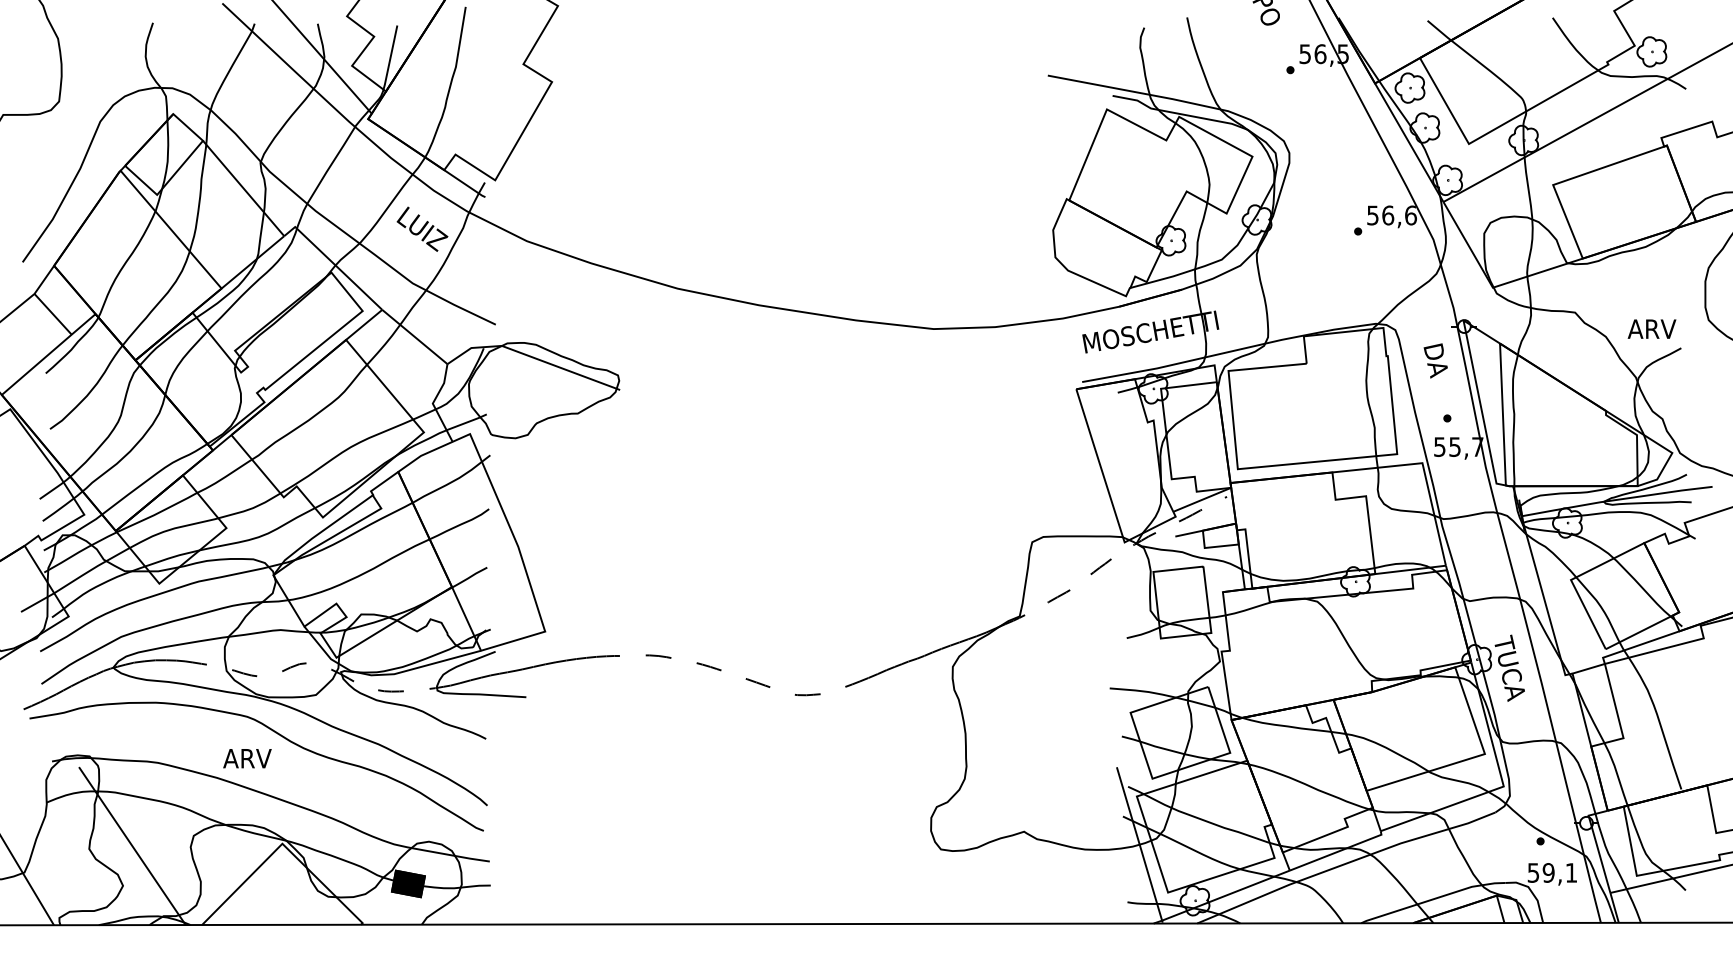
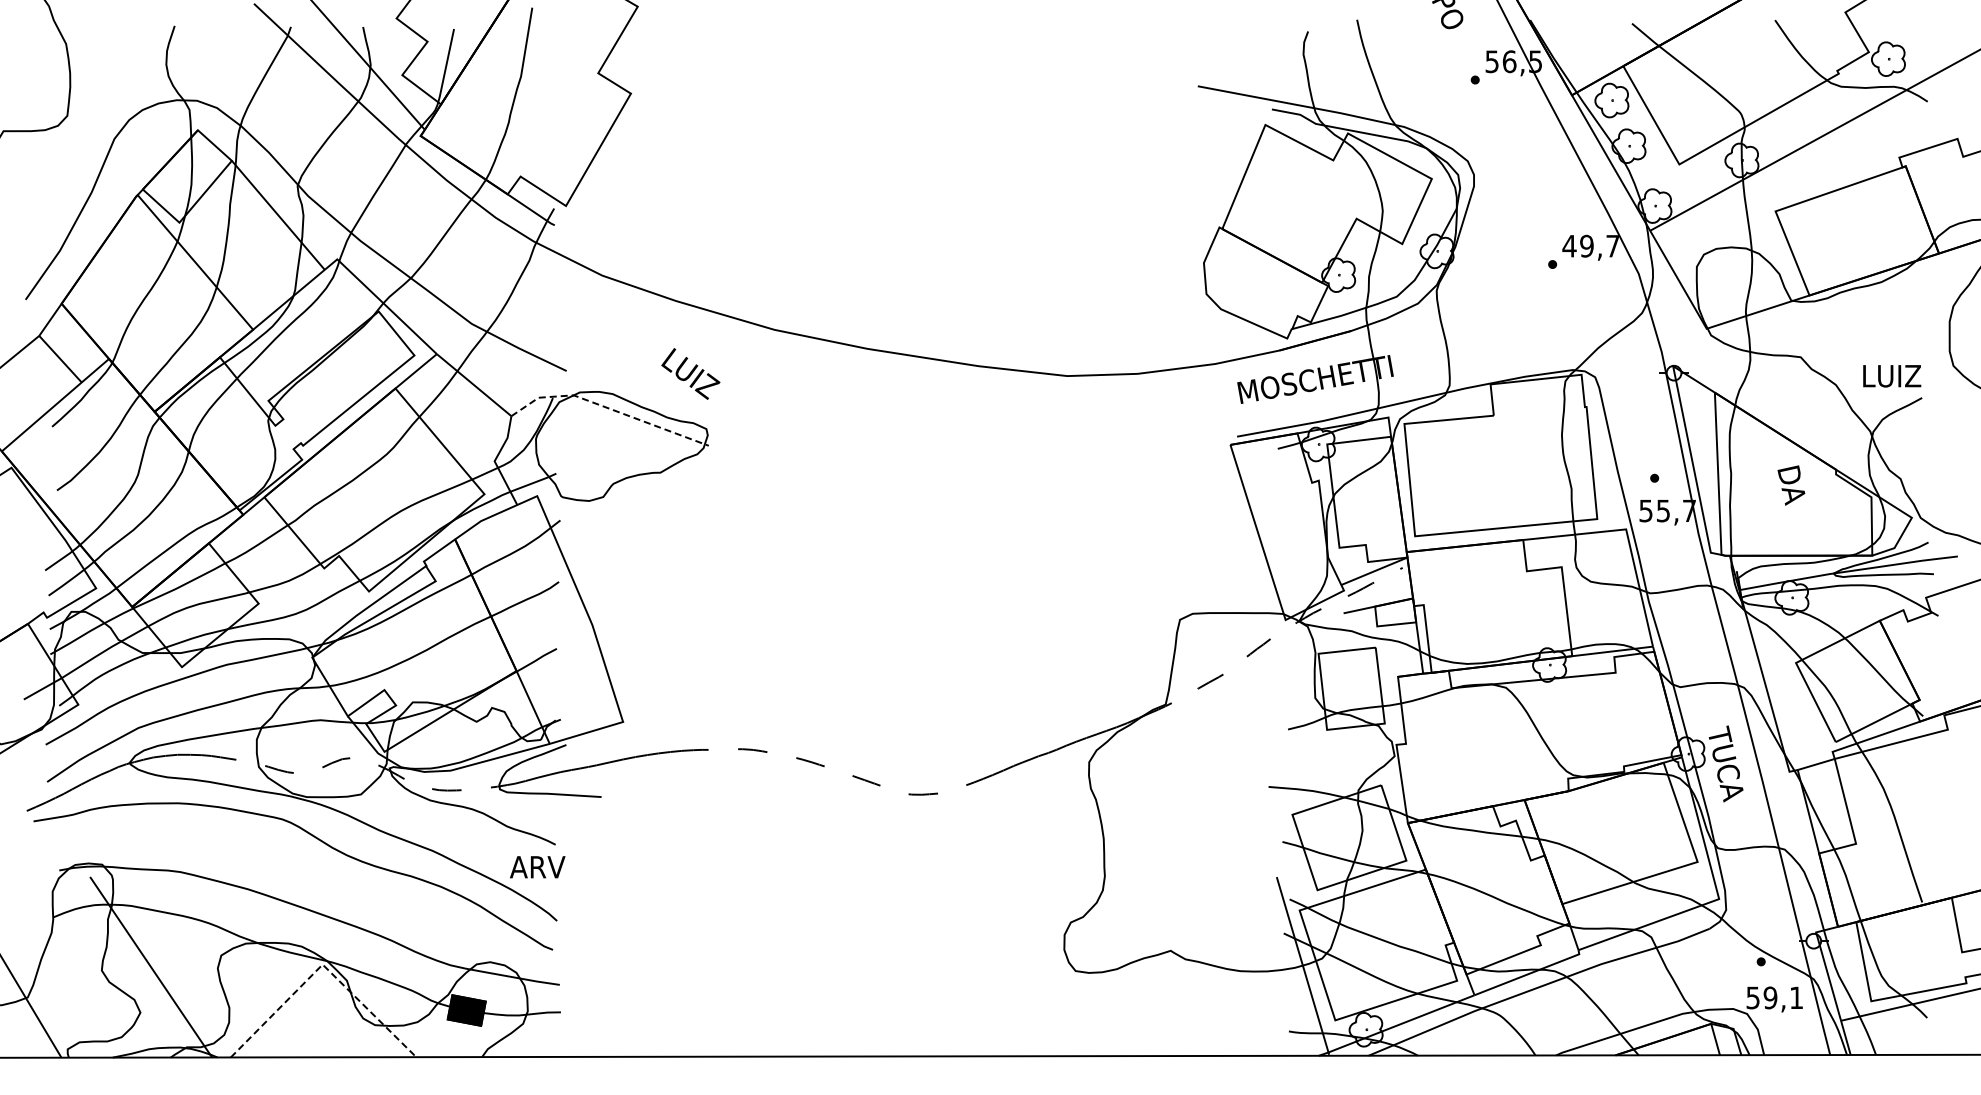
text: (1391, 214) -> (1590, 245), 56,6 -> 49,7
text: (422, 228) -> (690, 373), moved
text: (1654, 329) -> (1891, 376), ARV -> LUIZ
line: (532, 357) -> (608, 408), solid -> dashed
text: (1435, 360) -> (1791, 485), moved
text: (247, 758) -> (537, 867), moved
line: (283, 844) -> (323, 965), solid -> dashed

